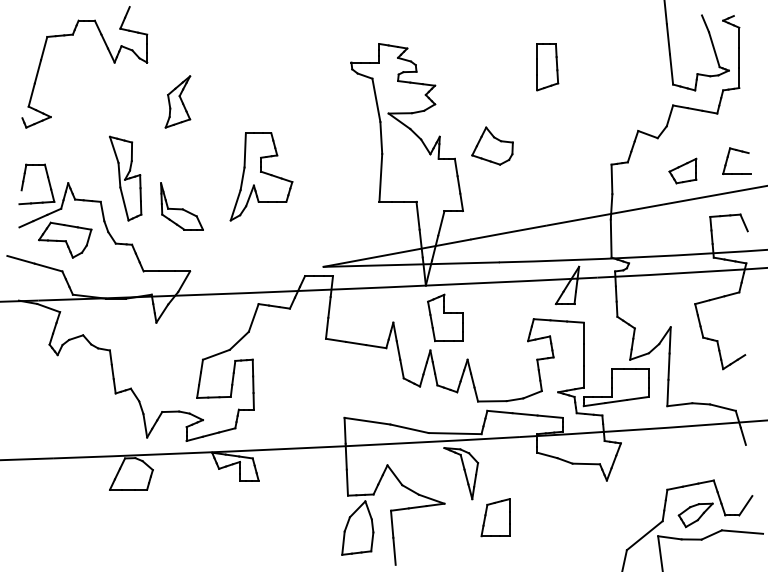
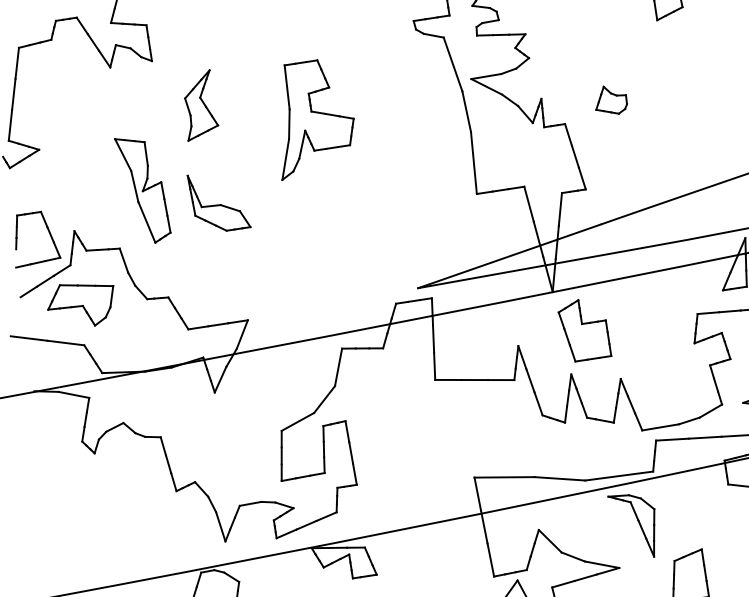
part: (492, 145) -> (610, 99), size x0.6
part: (261, 176) -> (313, 117), moved
part: (125, 178) -> (143, 189), moved
part: (181, 206) -> (218, 201), moved

